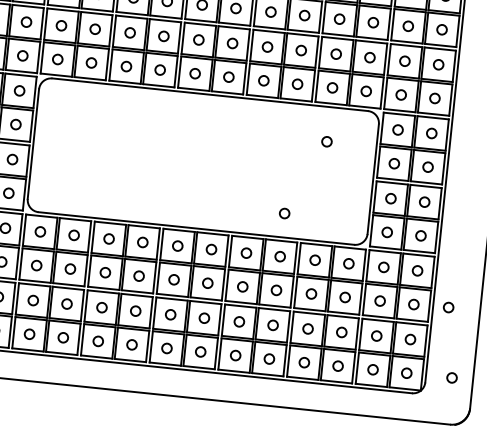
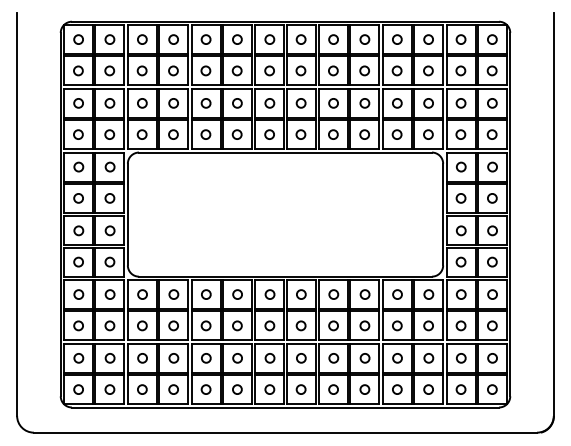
circle: (326, 141) -> (396, 184), removed
circle: (284, 213) -> (364, 254), removed
circle: (448, 307) -> (524, 325), removed
circle: (452, 377) -> (534, 389), removed

